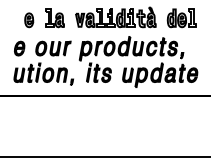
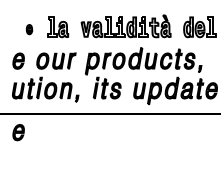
part: (29, 20) -> (29, 29), size x0.6
part: (19, 112) -> (18, 132), added

